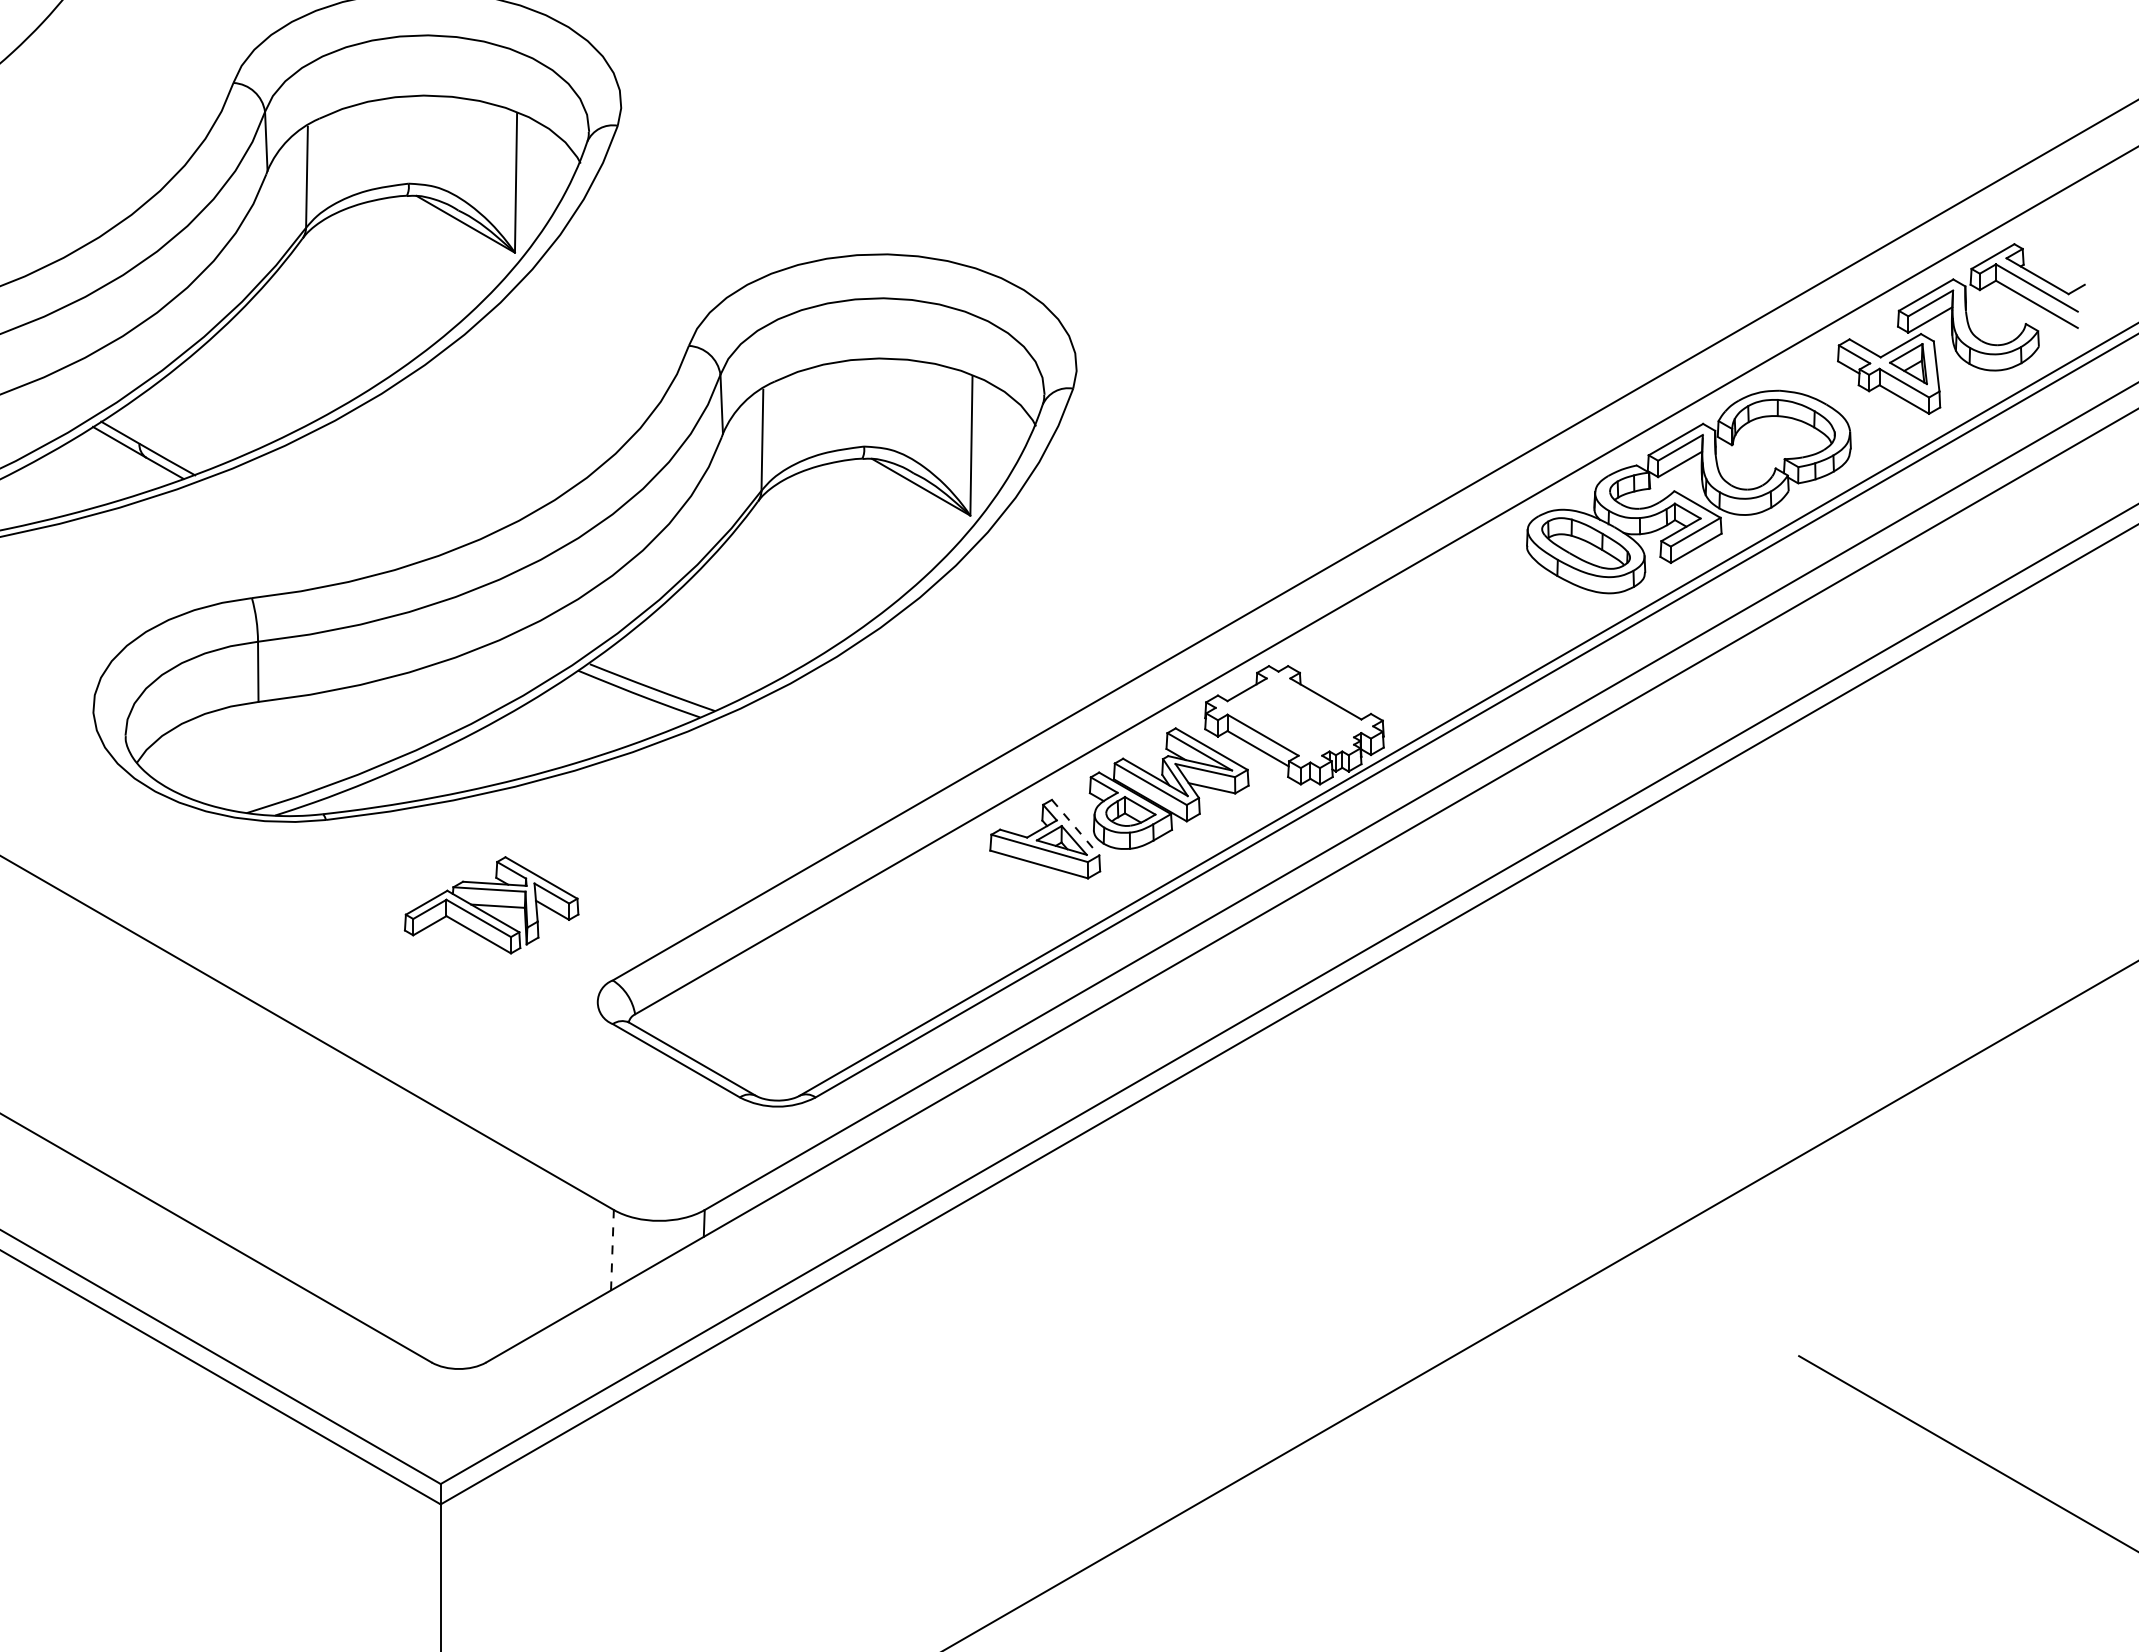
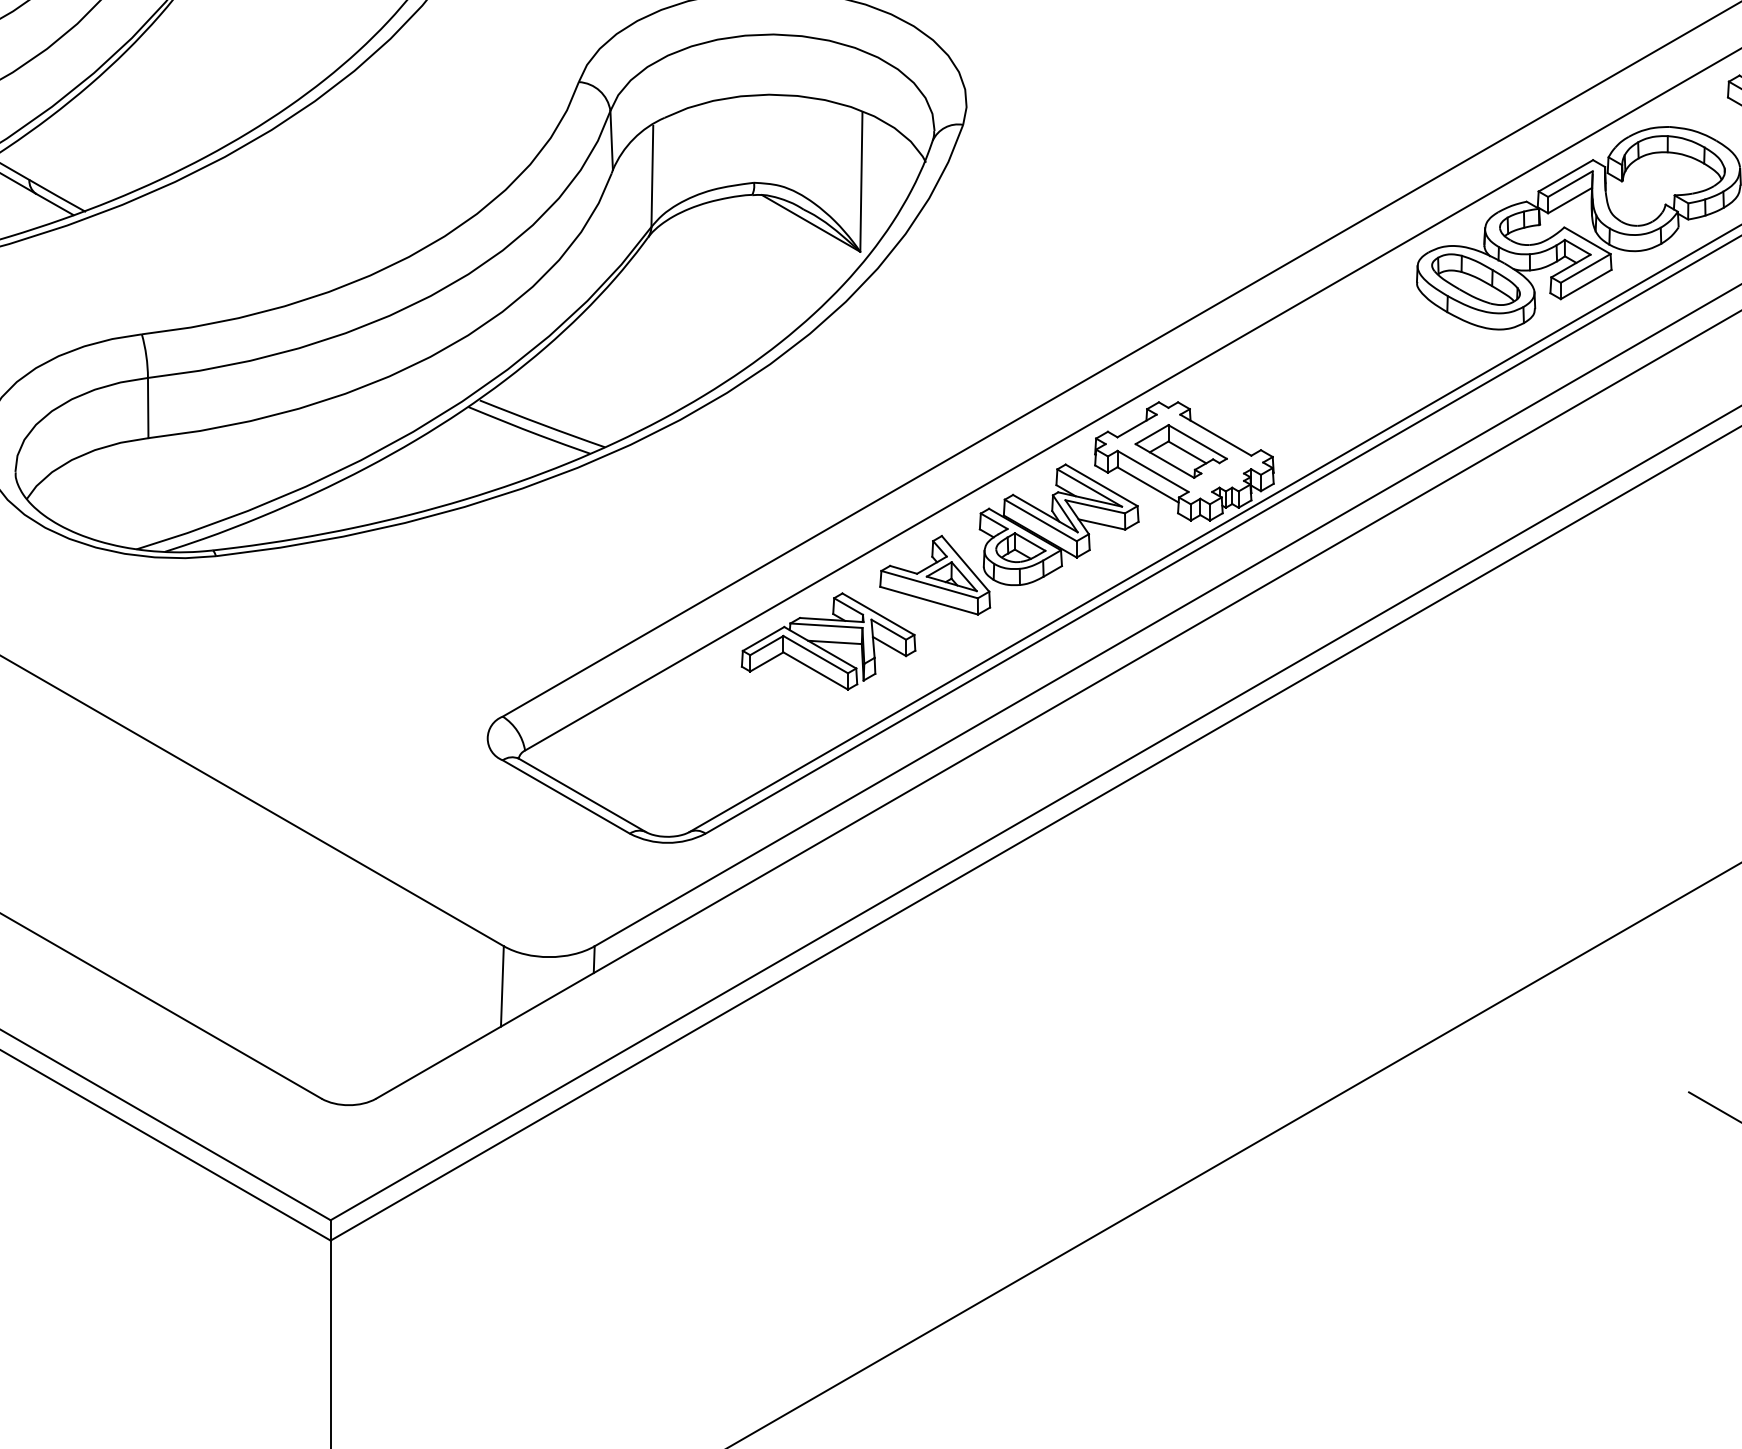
part: (1290, 714) -> (1180, 450), added
line: (1075, 827) -> (965, 563), dashed -> solid
part: (491, 905) -> (828, 641), moved
line: (612, 1249) -> (502, 985), dashed -> solid

